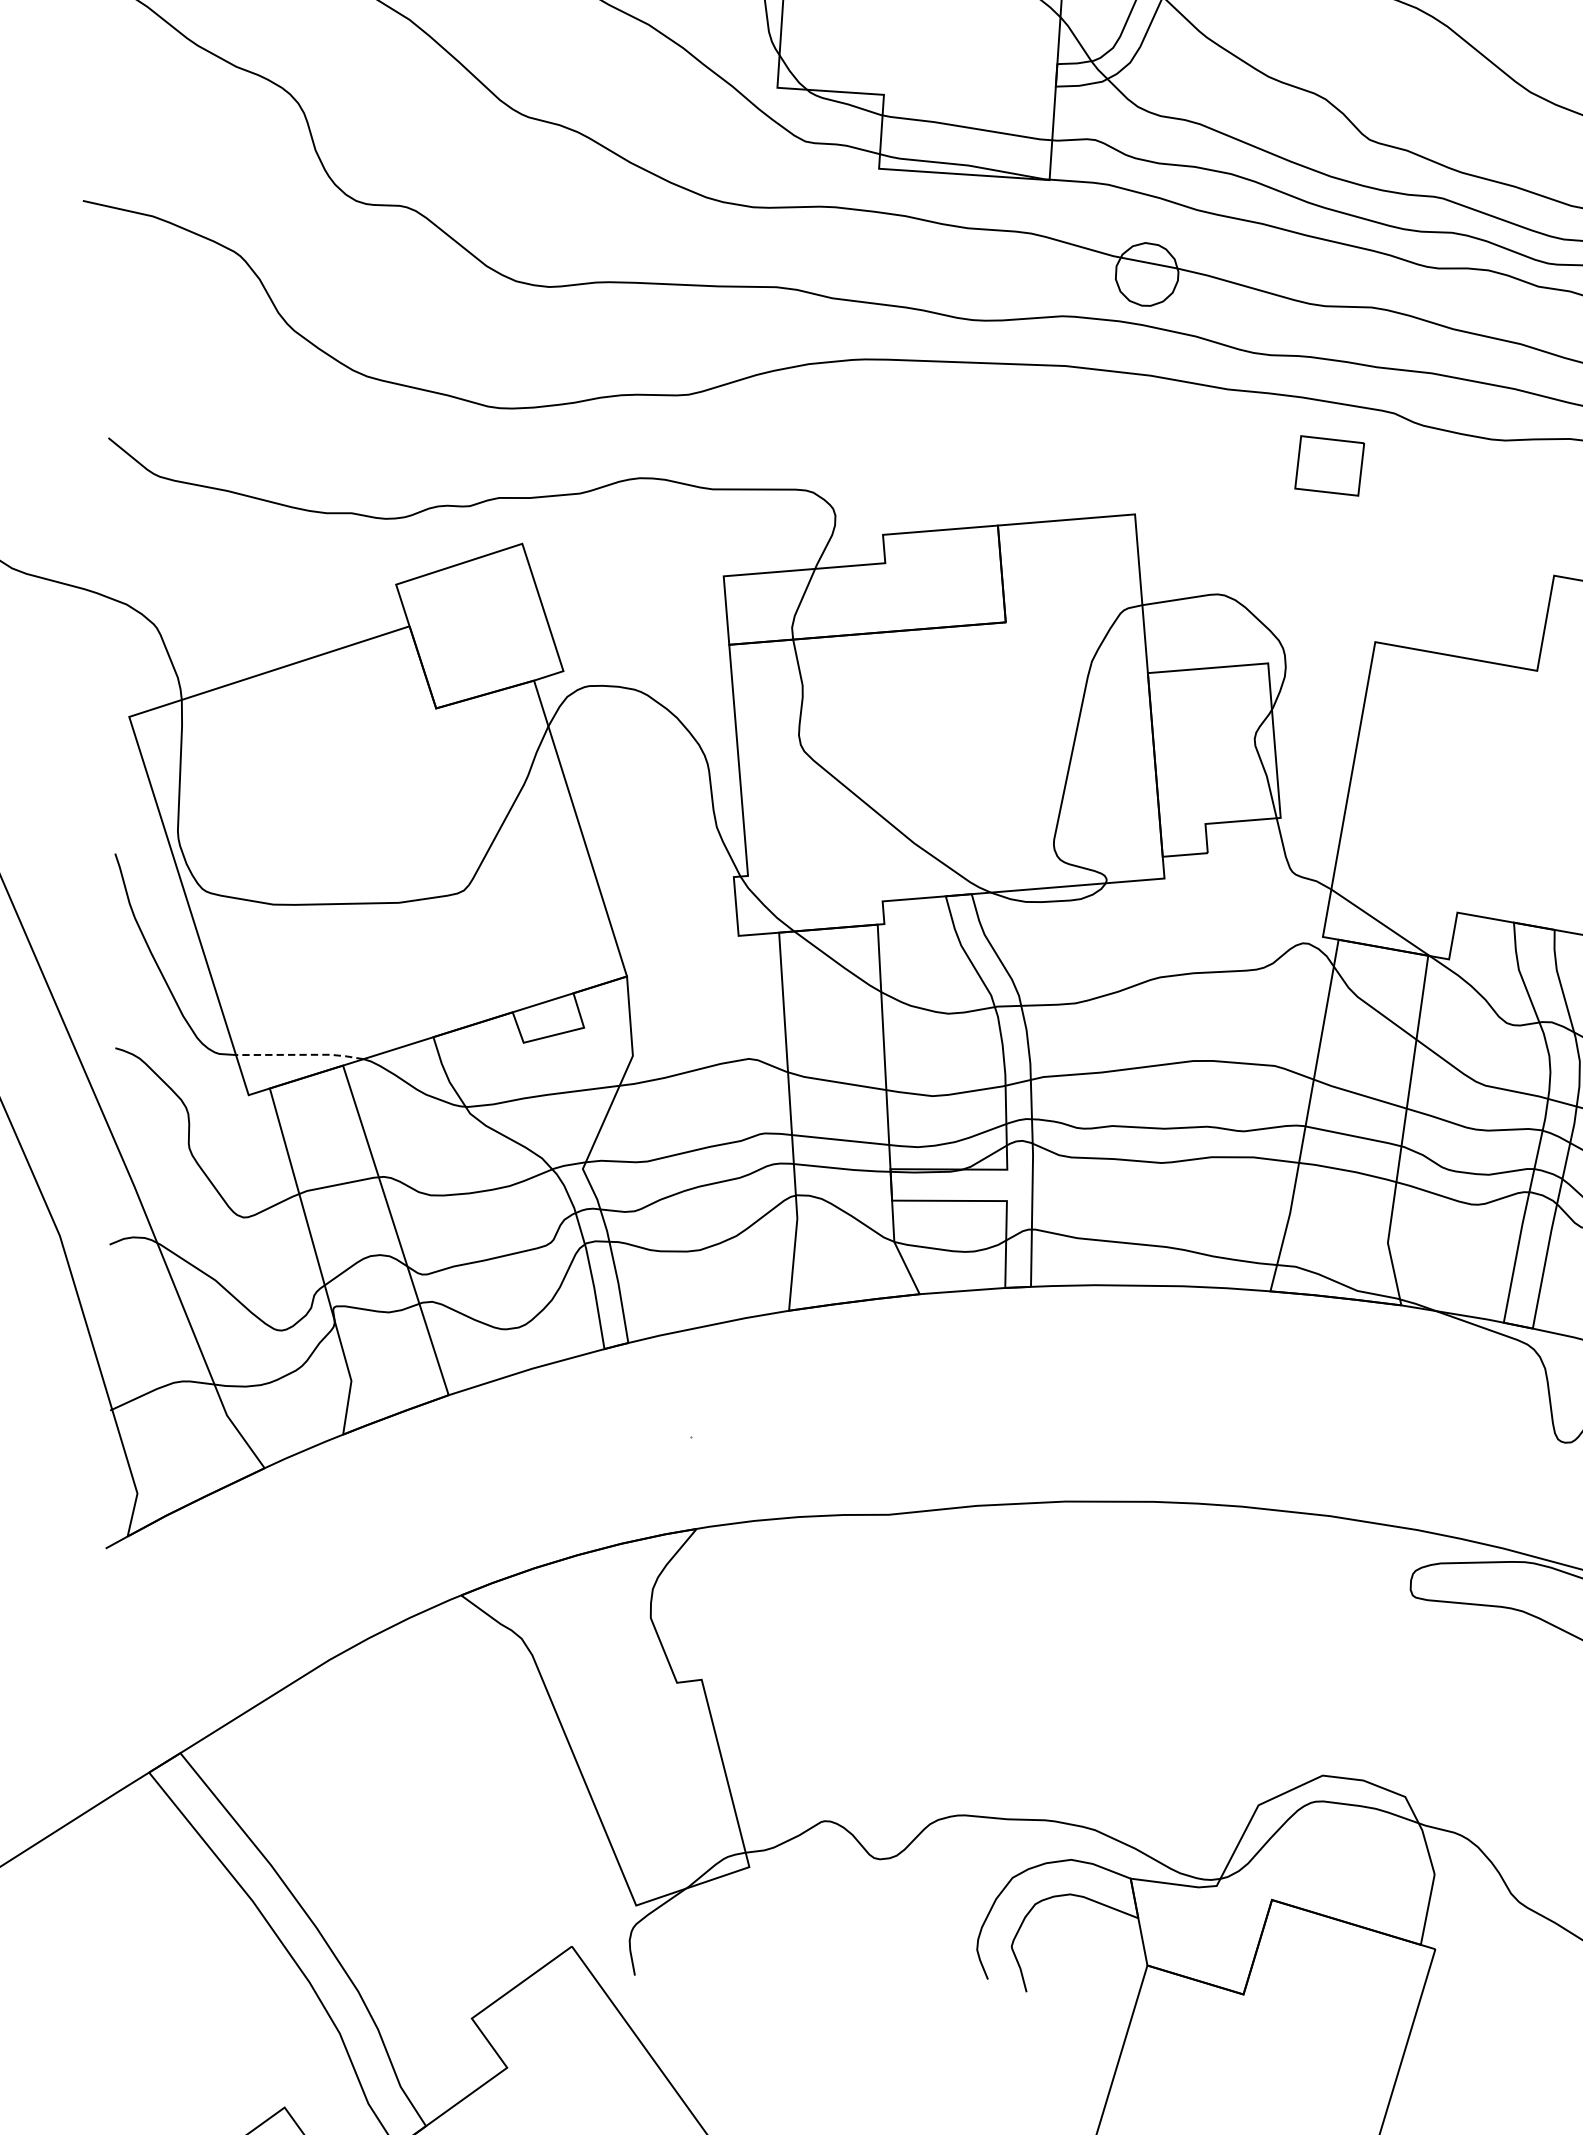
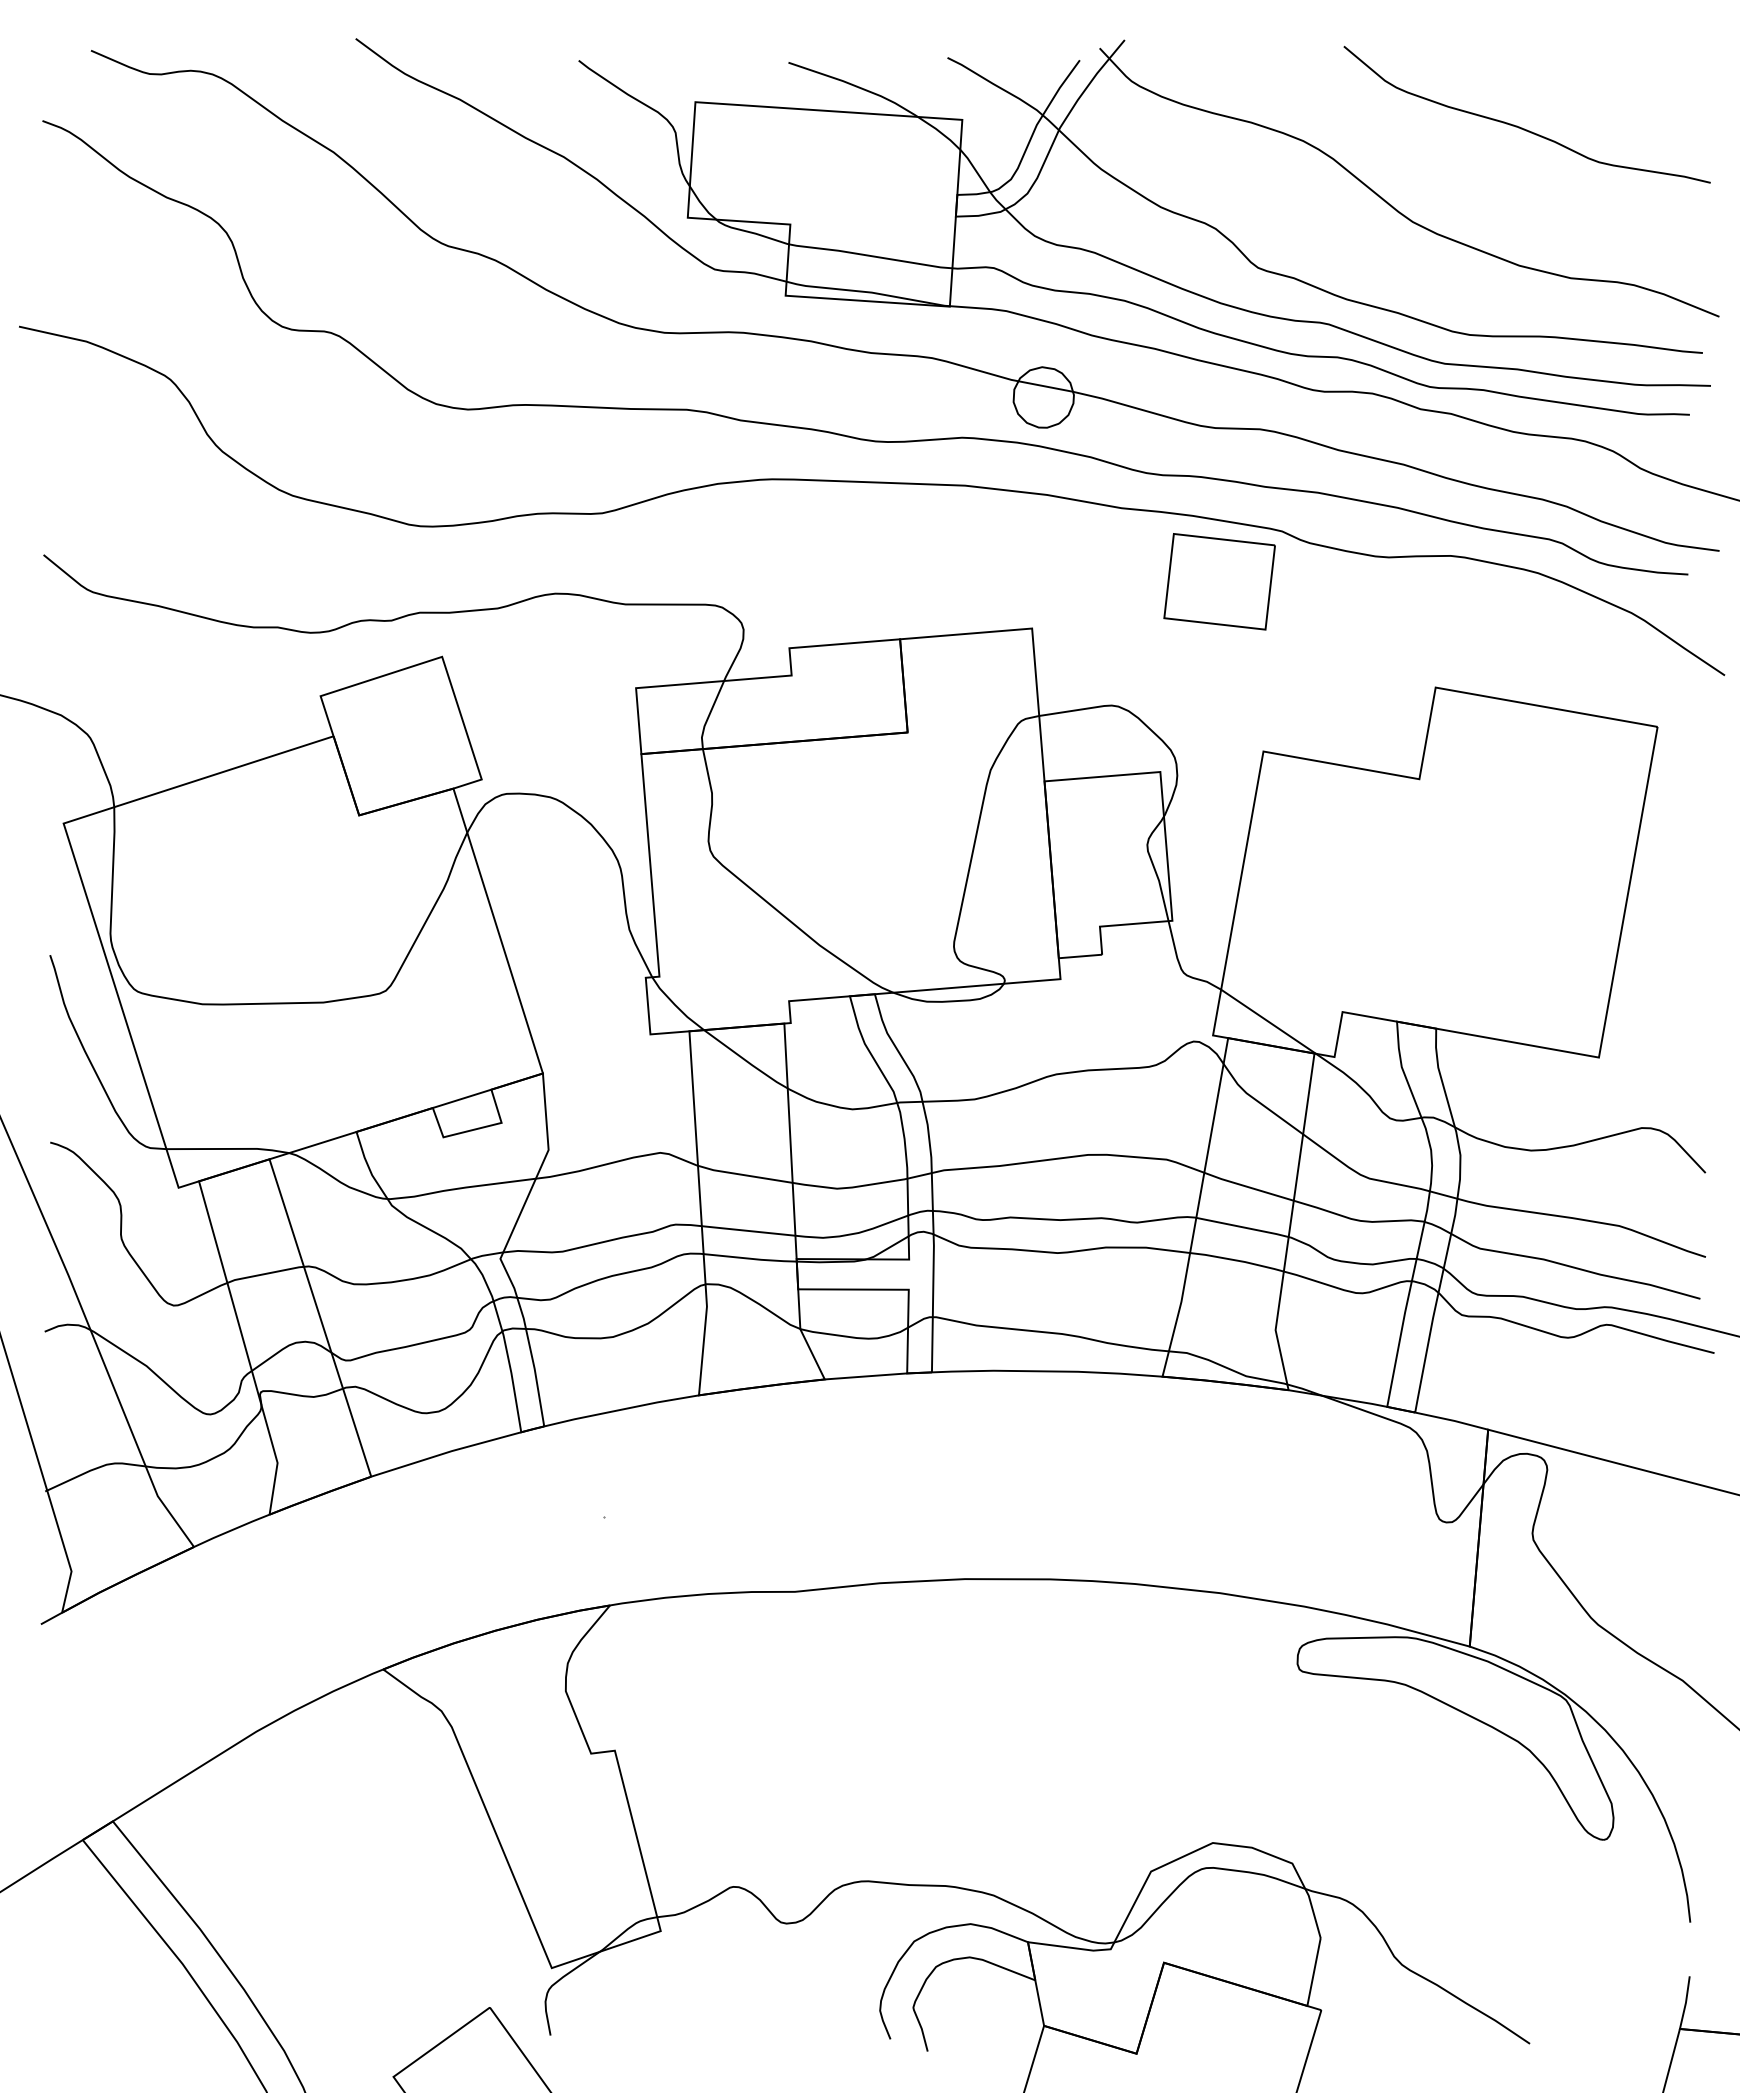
part: (1329, 465) -> (1219, 581), size x1.67
line: (301, 1054) -> (229, 1148), dashed -> solid

